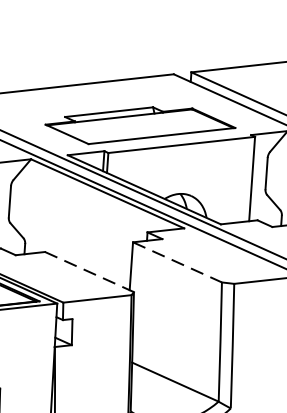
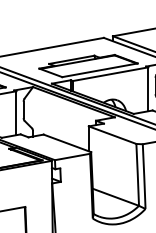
line: (179, 263) -> (113, 135), dashed -> solid
line: (89, 272) -> (67, 143), dashed -> solid

